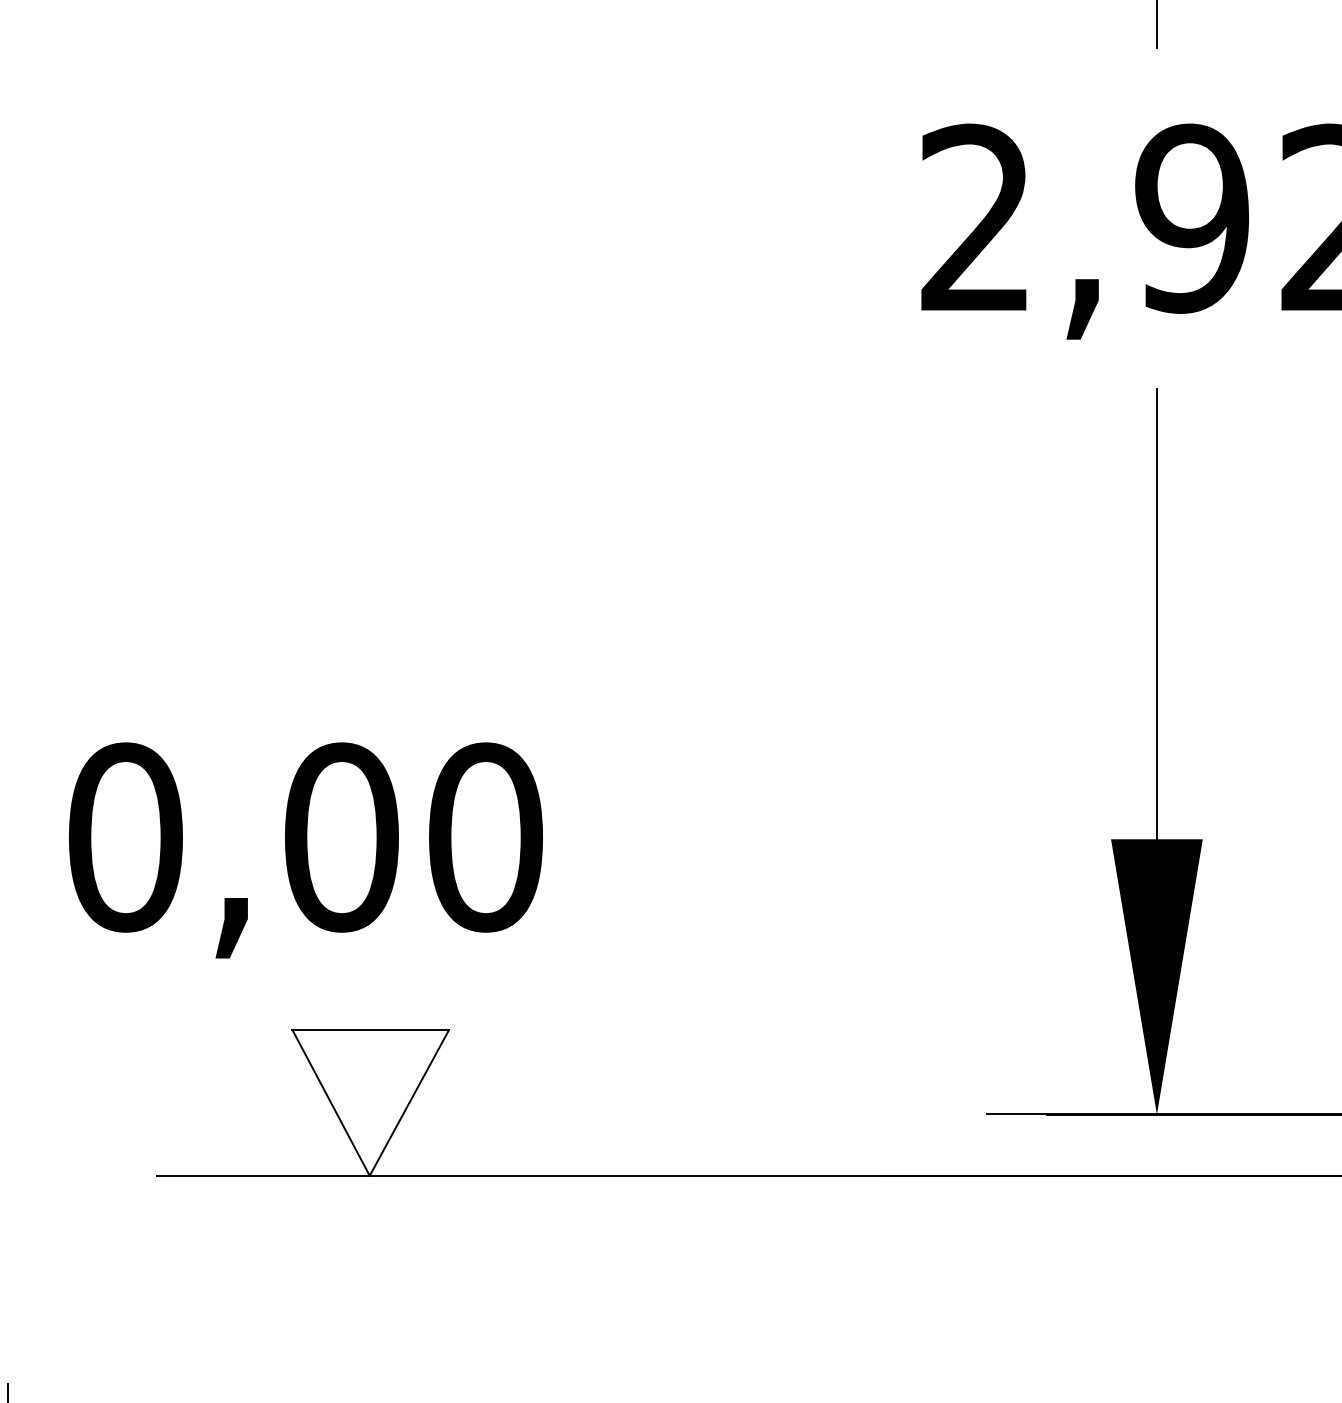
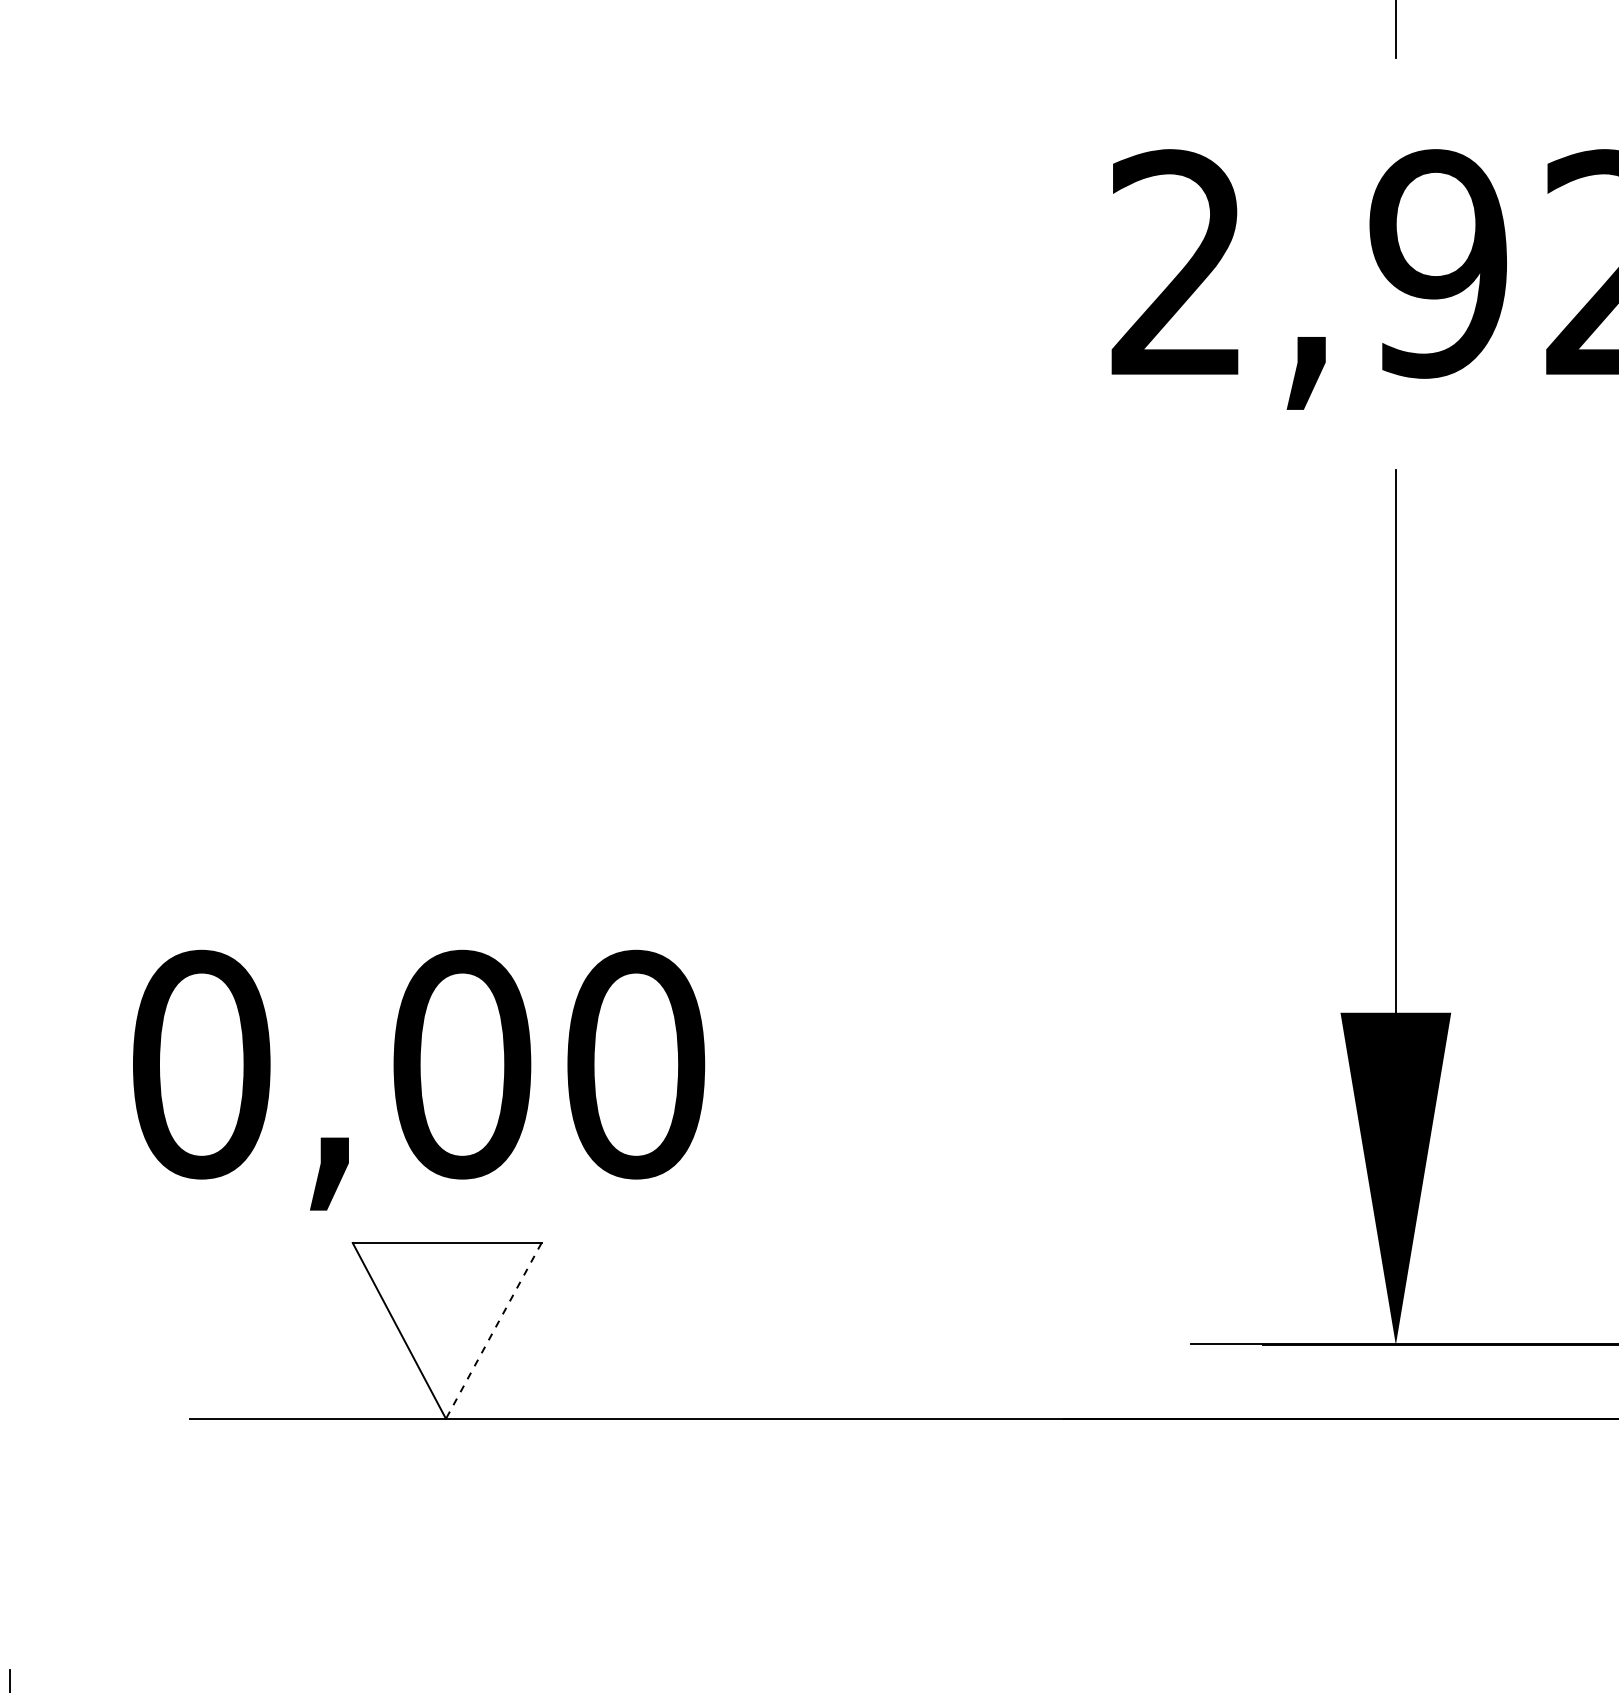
text: (306, 849) -> (419, 1079), moved
line: (409, 1103) -> (493, 1331), solid -> dashed

